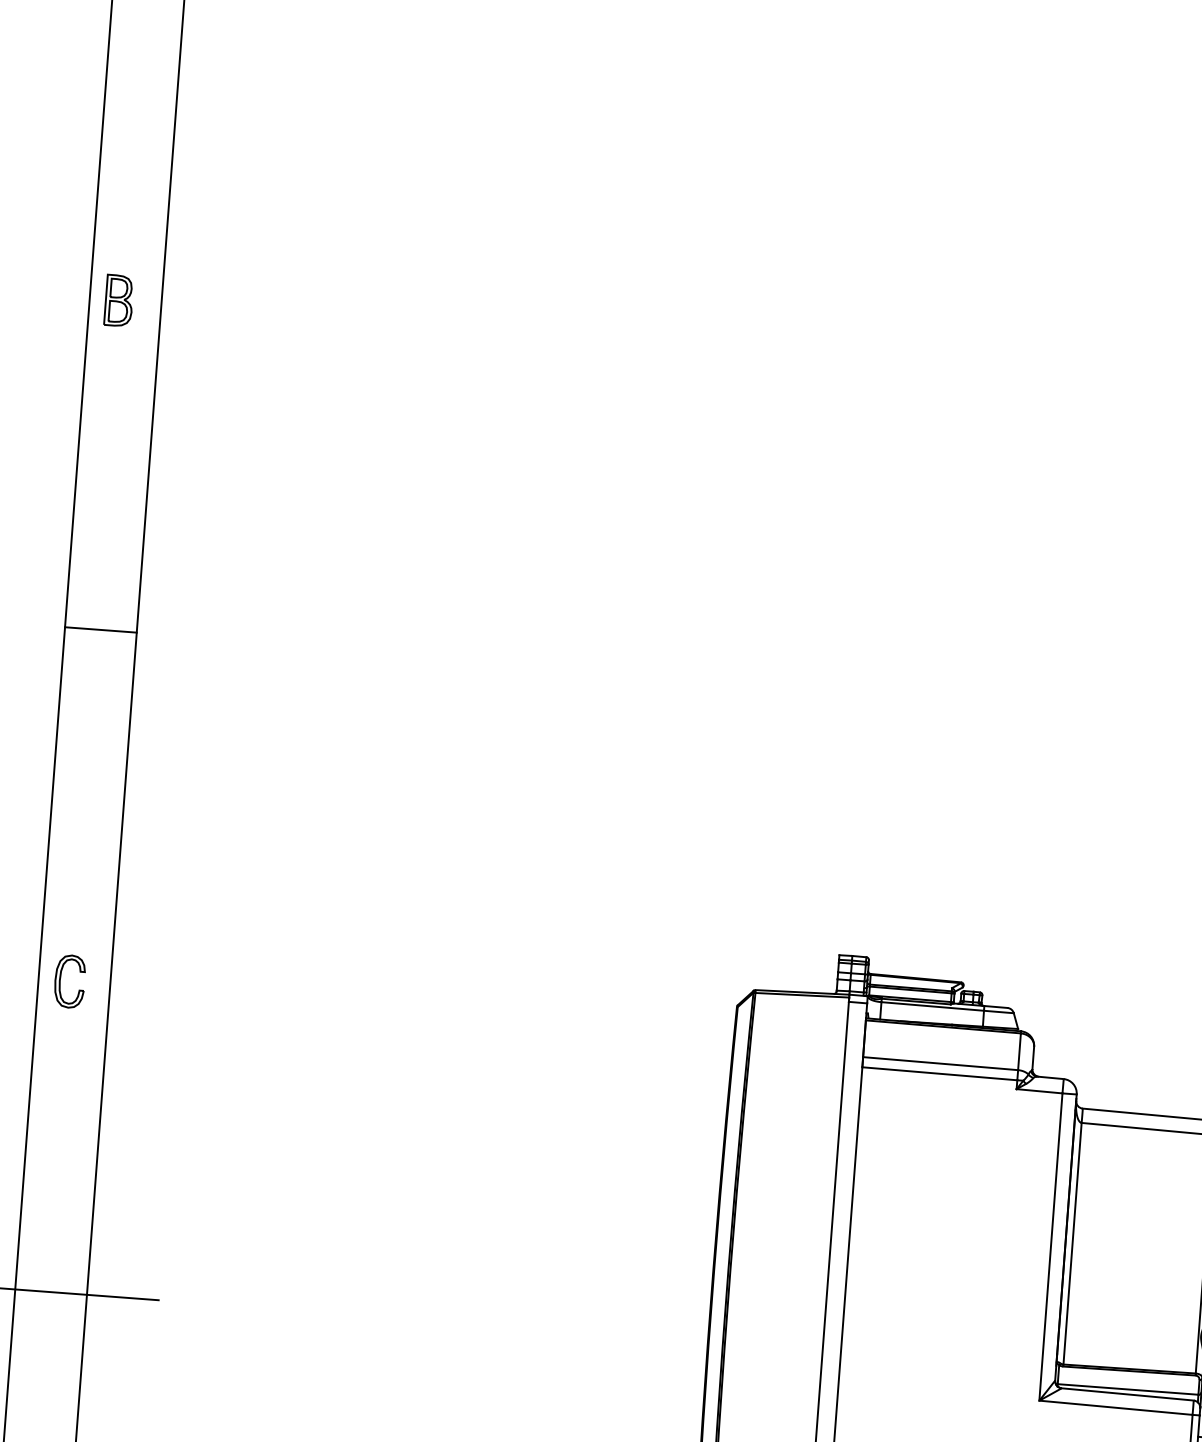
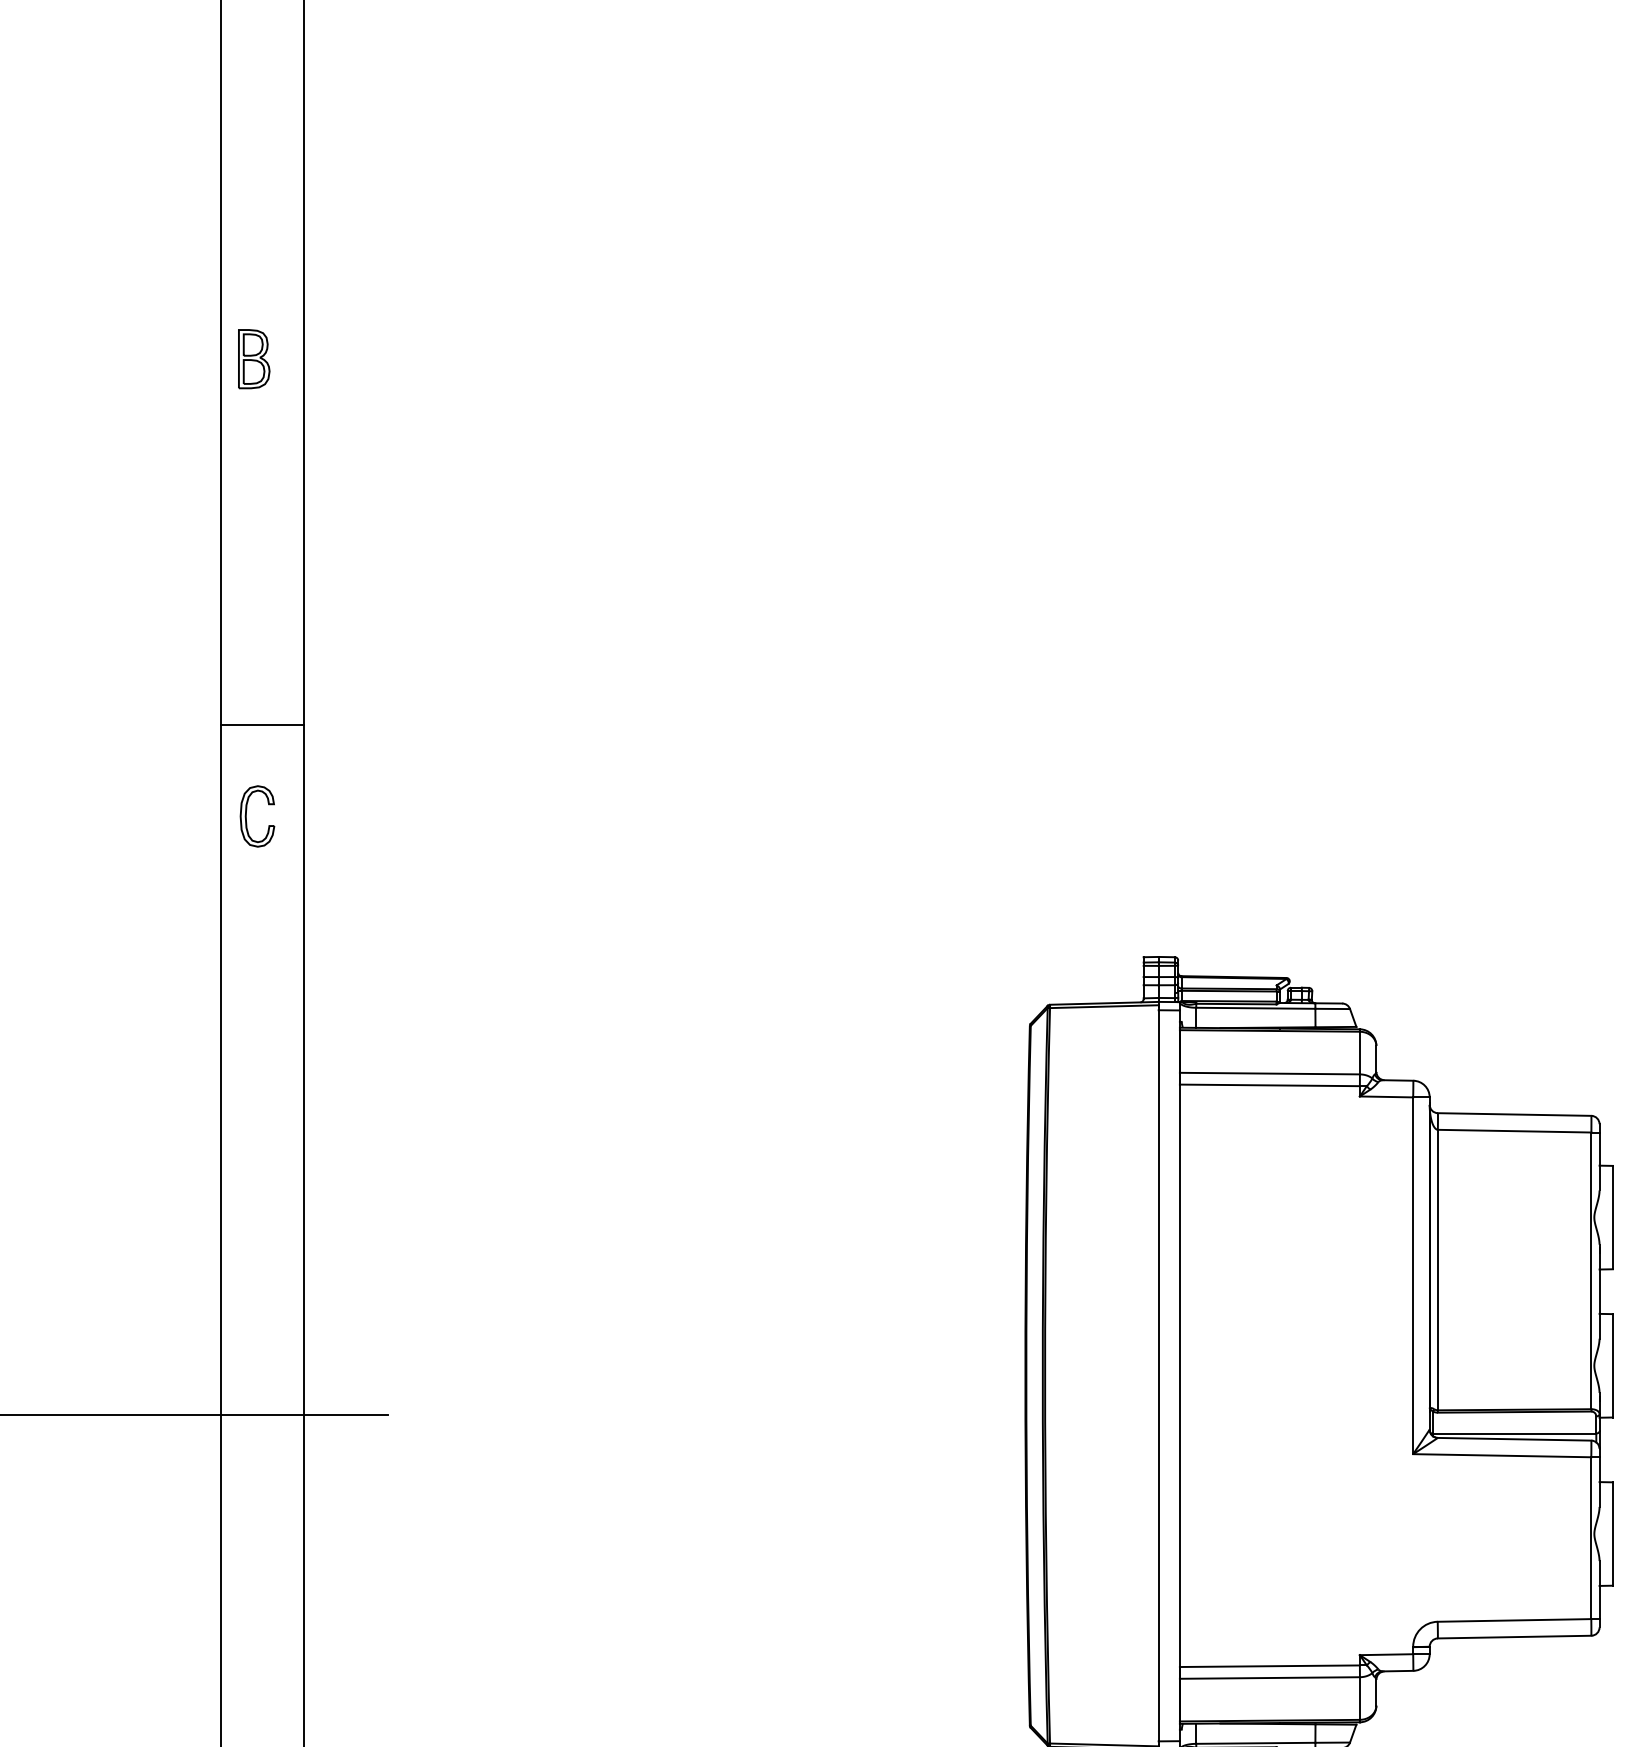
part: (119, 301) -> (254, 359), moved
line: (100, 629) -> (262, 724), moved
part: (60, 980) -> (246, 816), moved

